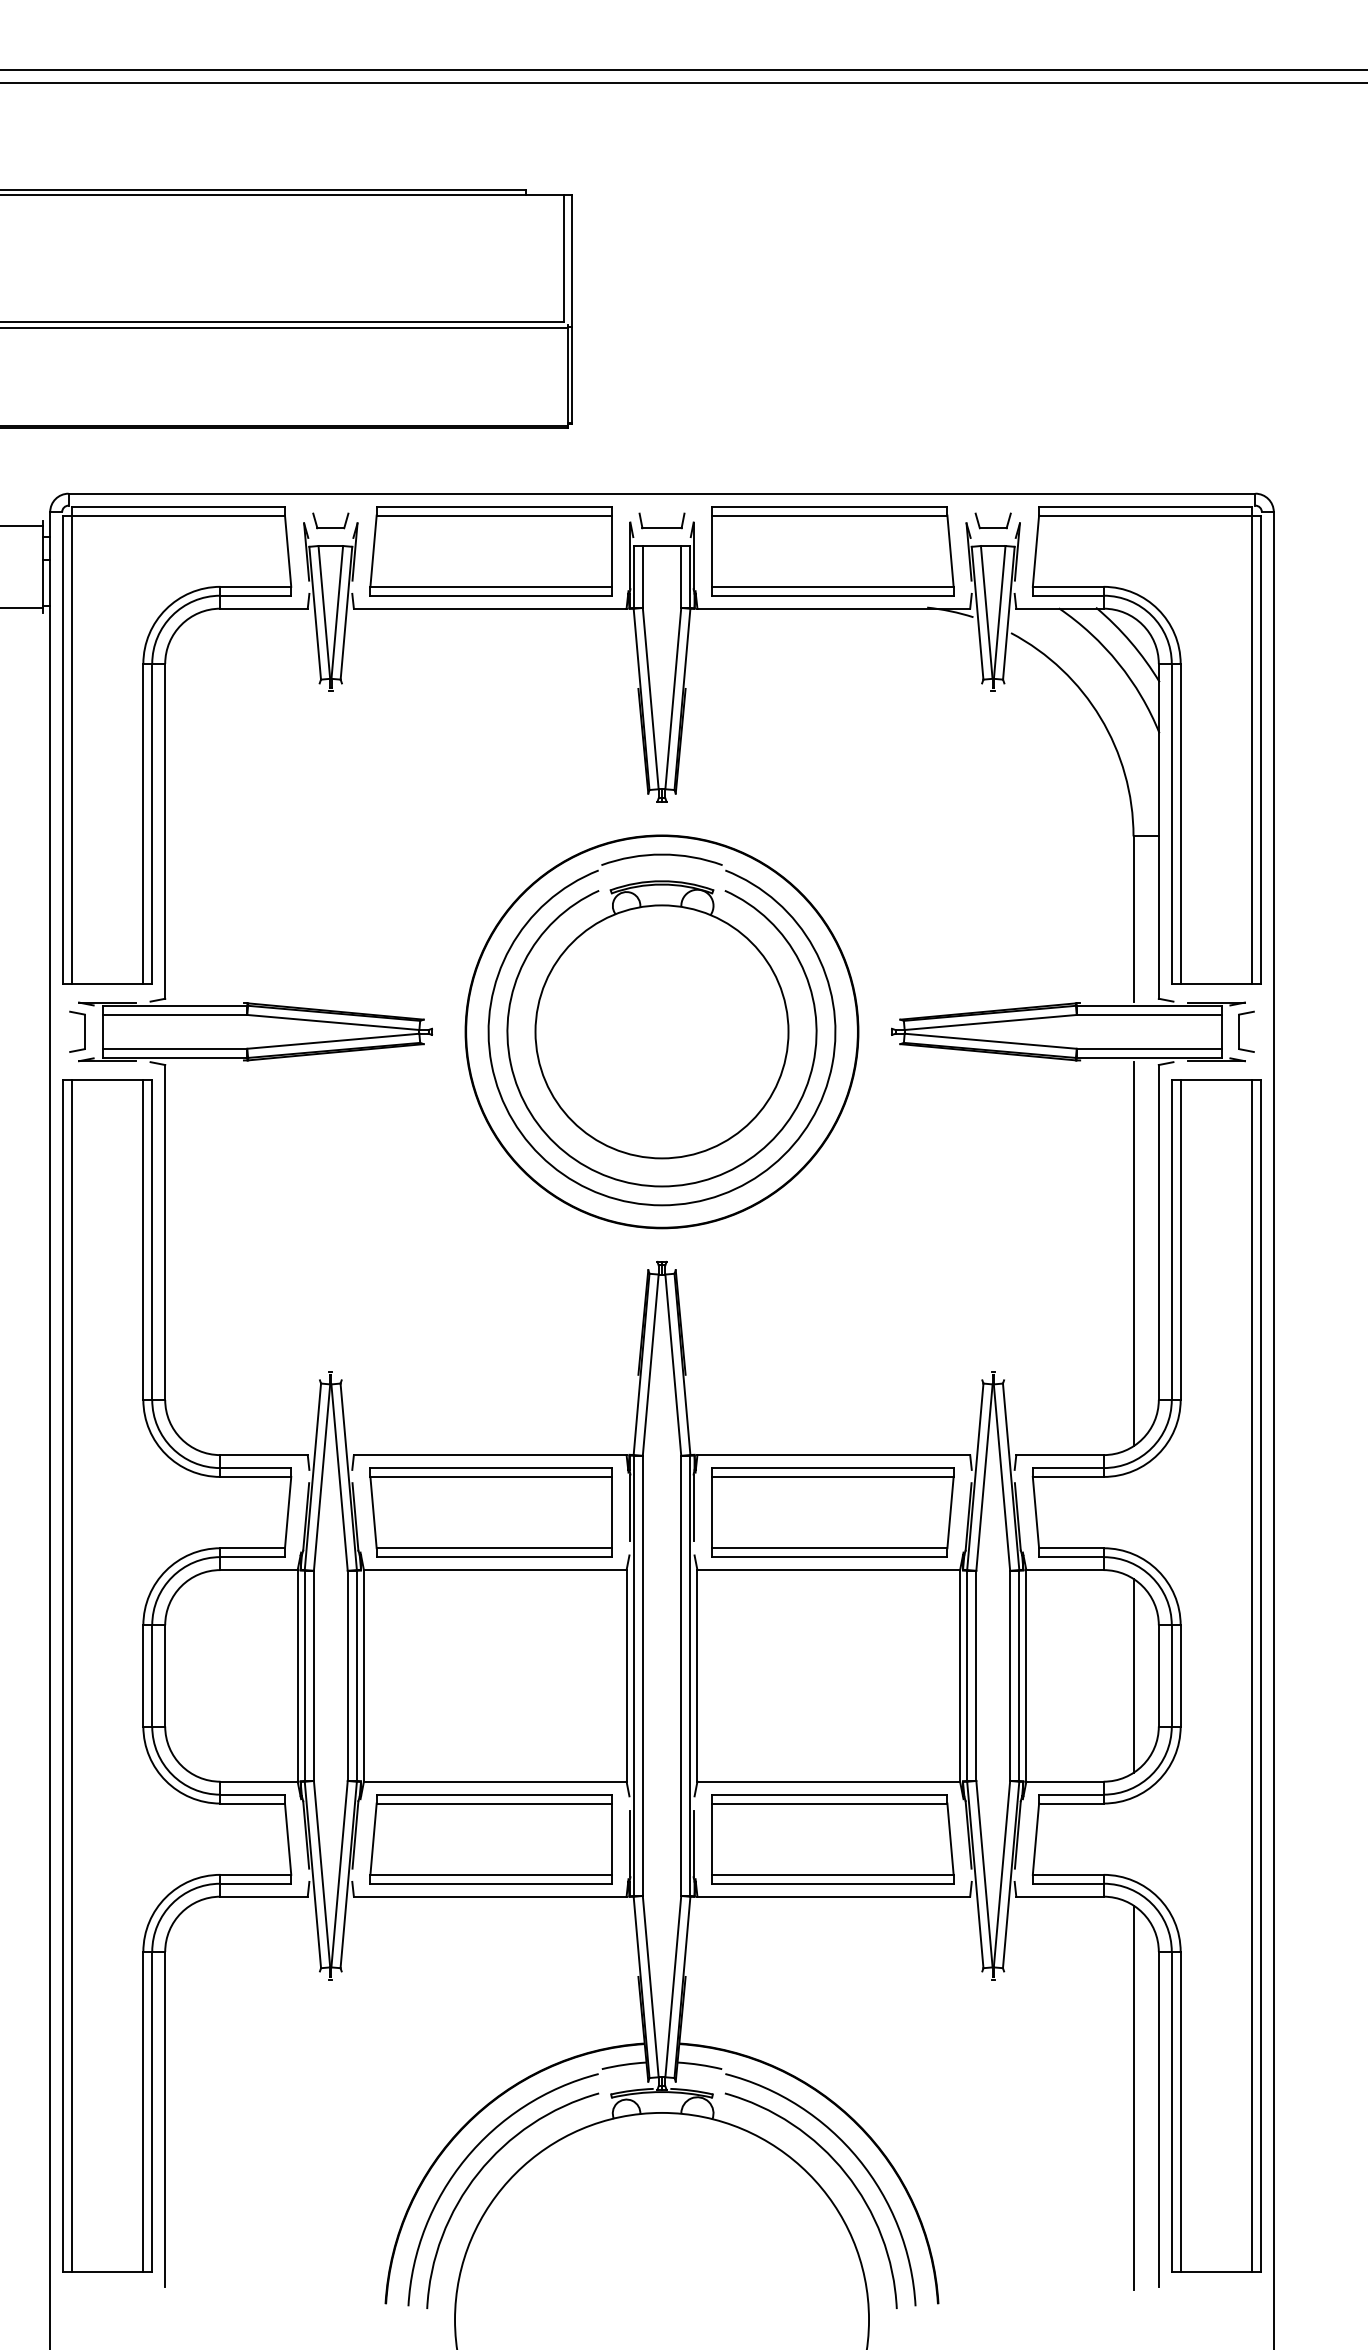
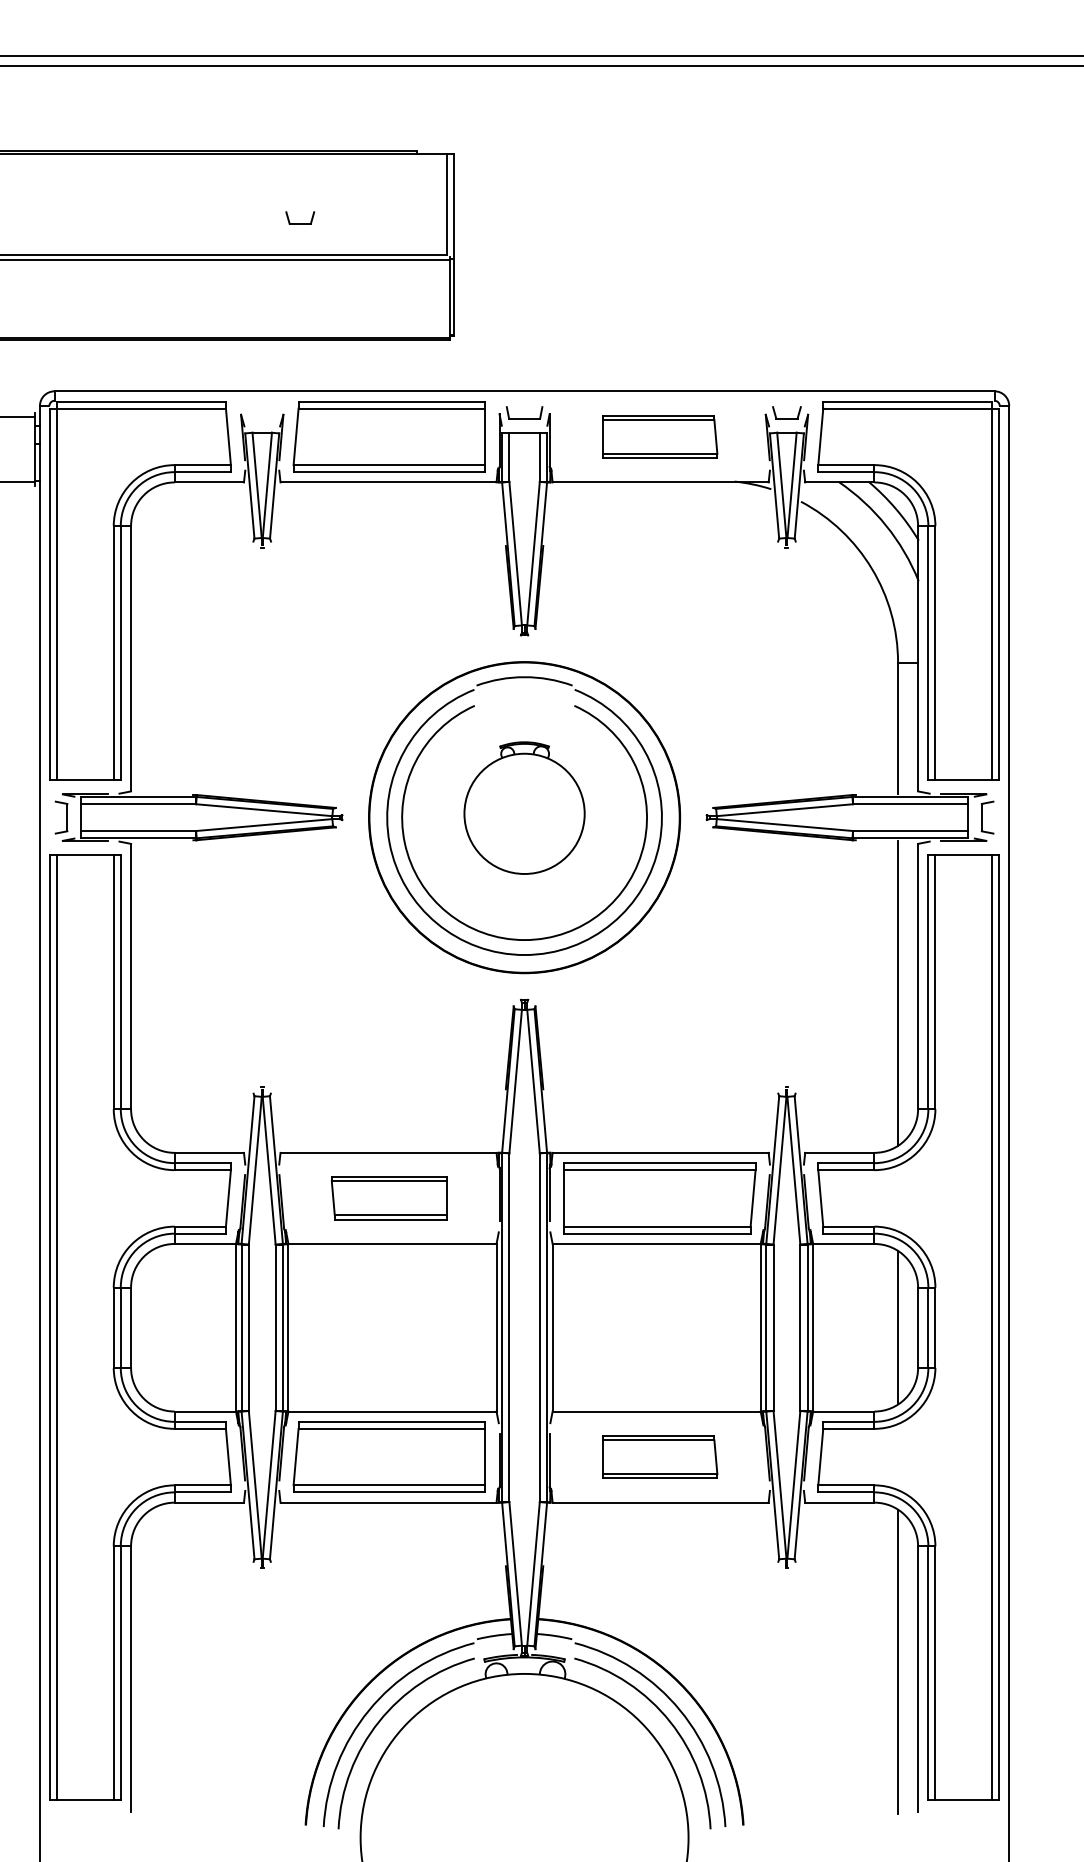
part: (330, 527) -> (300, 223), moved
part: (832, 551) -> (659, 437), size x0.6
part: (661, 1019) -> (524, 807), size x0.6
part: (490, 1512) -> (388, 1198), size x0.6
part: (832, 1839) -> (659, 1457), size x0.6

